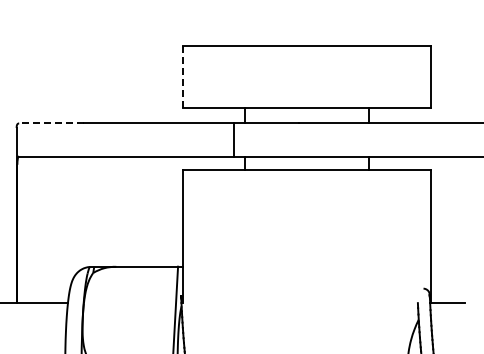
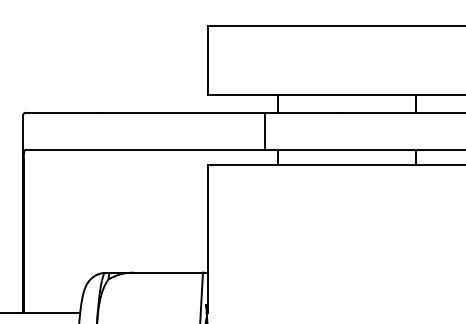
line: (182, 76) -> (207, 60), dashed -> solid
line: (51, 123) -> (61, 112), dashed -> solid

